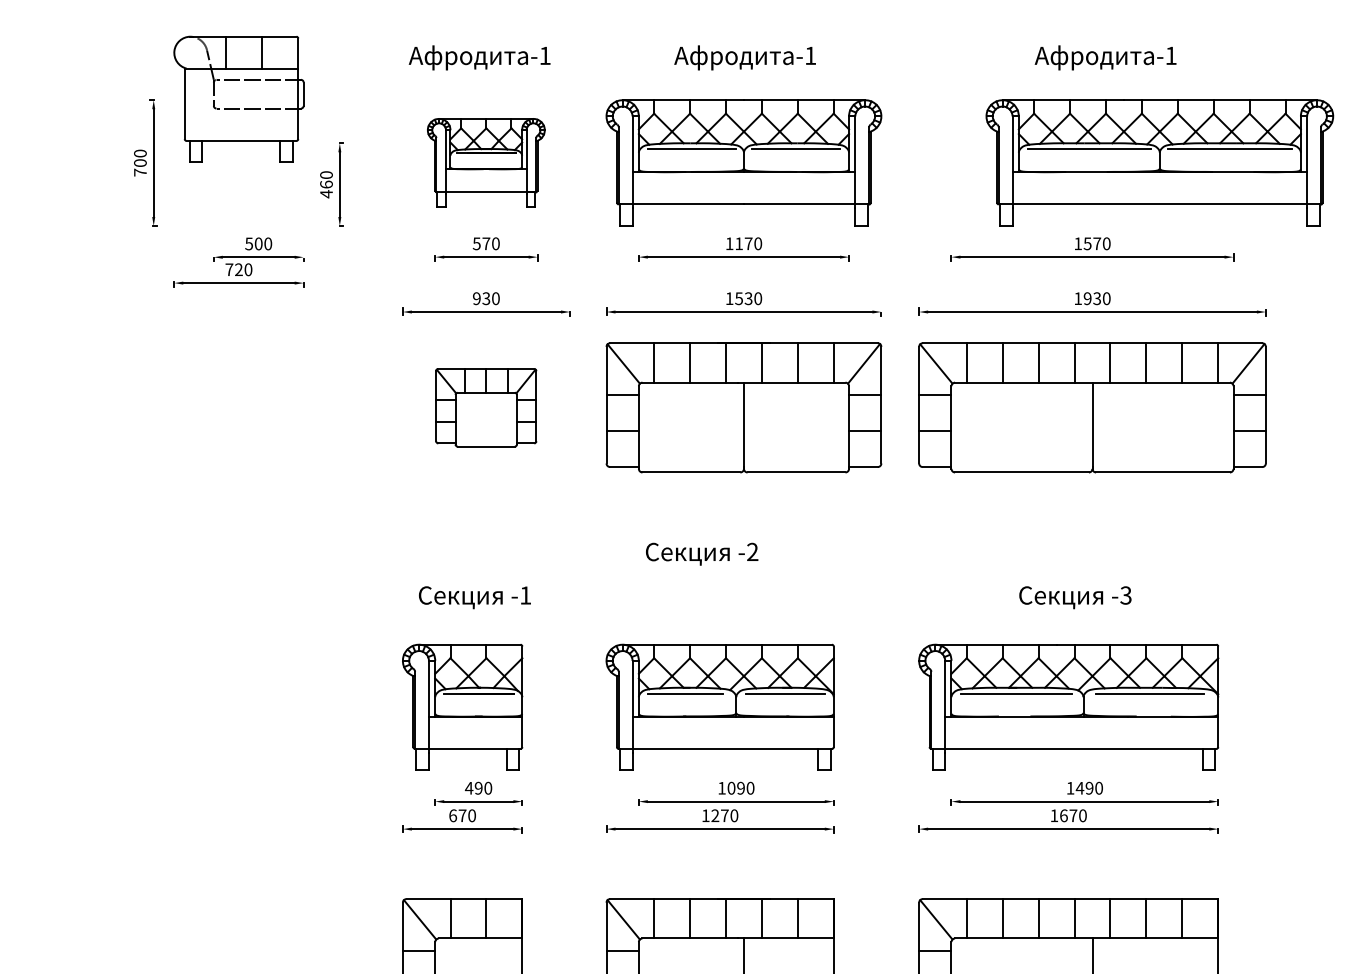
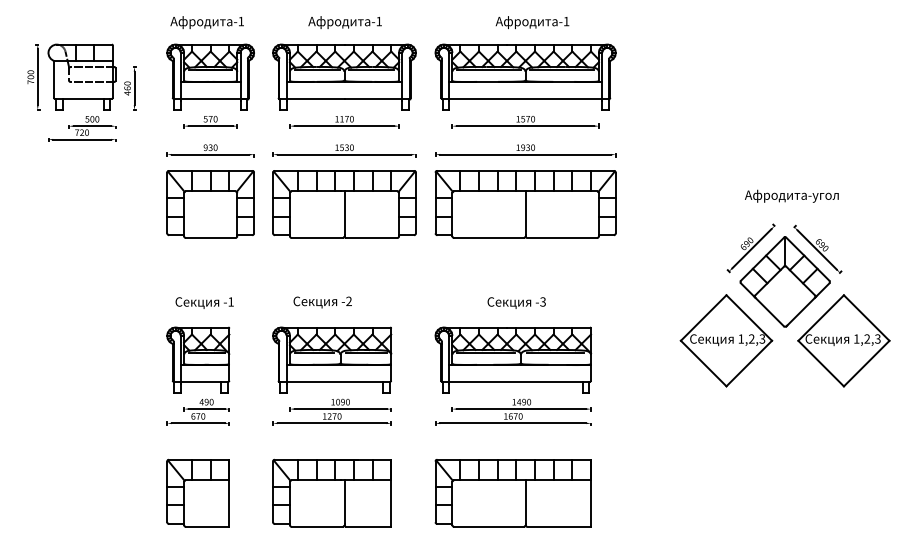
part: (237, 98) -> (81, 76), moved
part: (486, 161) -> (210, 76), size x1.43
part: (1159, 161) -> (525, 76), moved
part: (486, 407) -> (210, 204), size x1.67
text: (701, 554) -> (322, 302), moved

